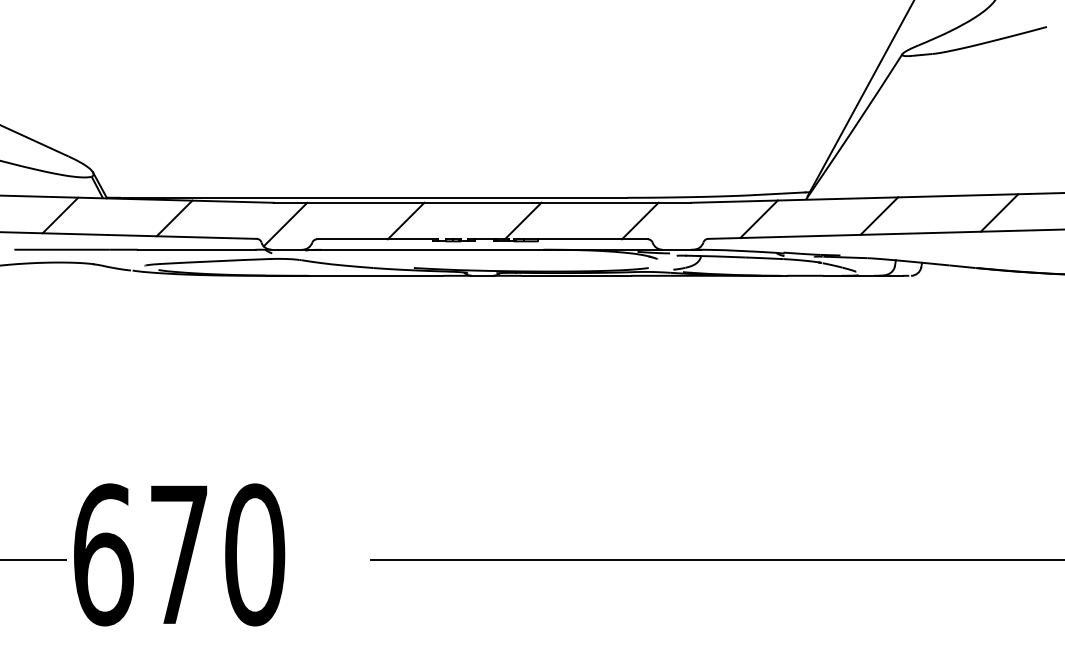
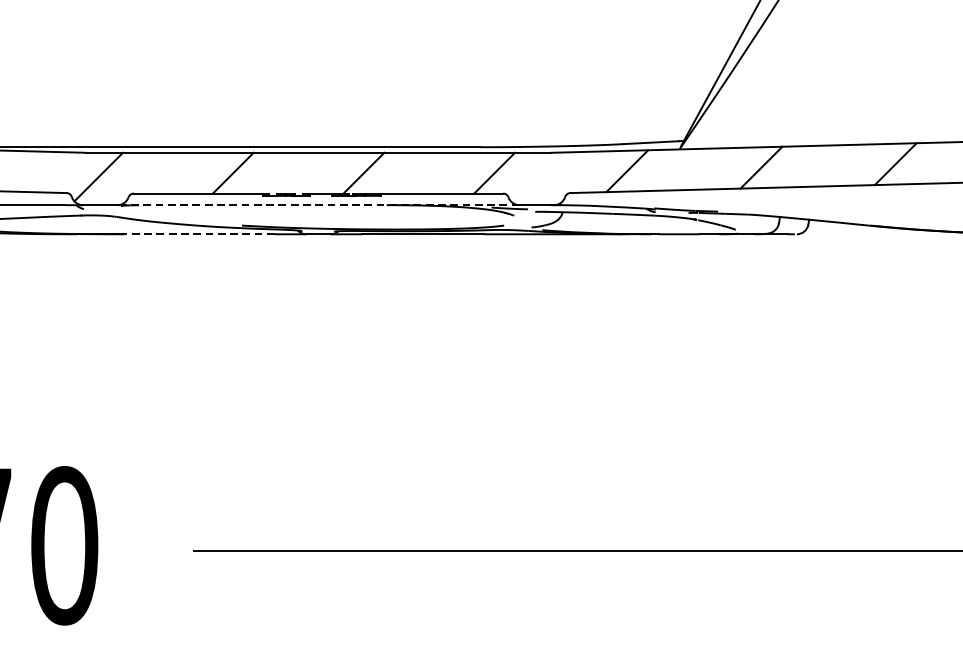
line: (481, 249) -> (317, 204), solid -> dashed
line: (375, 275) -> (199, 233), solid -> dashed

